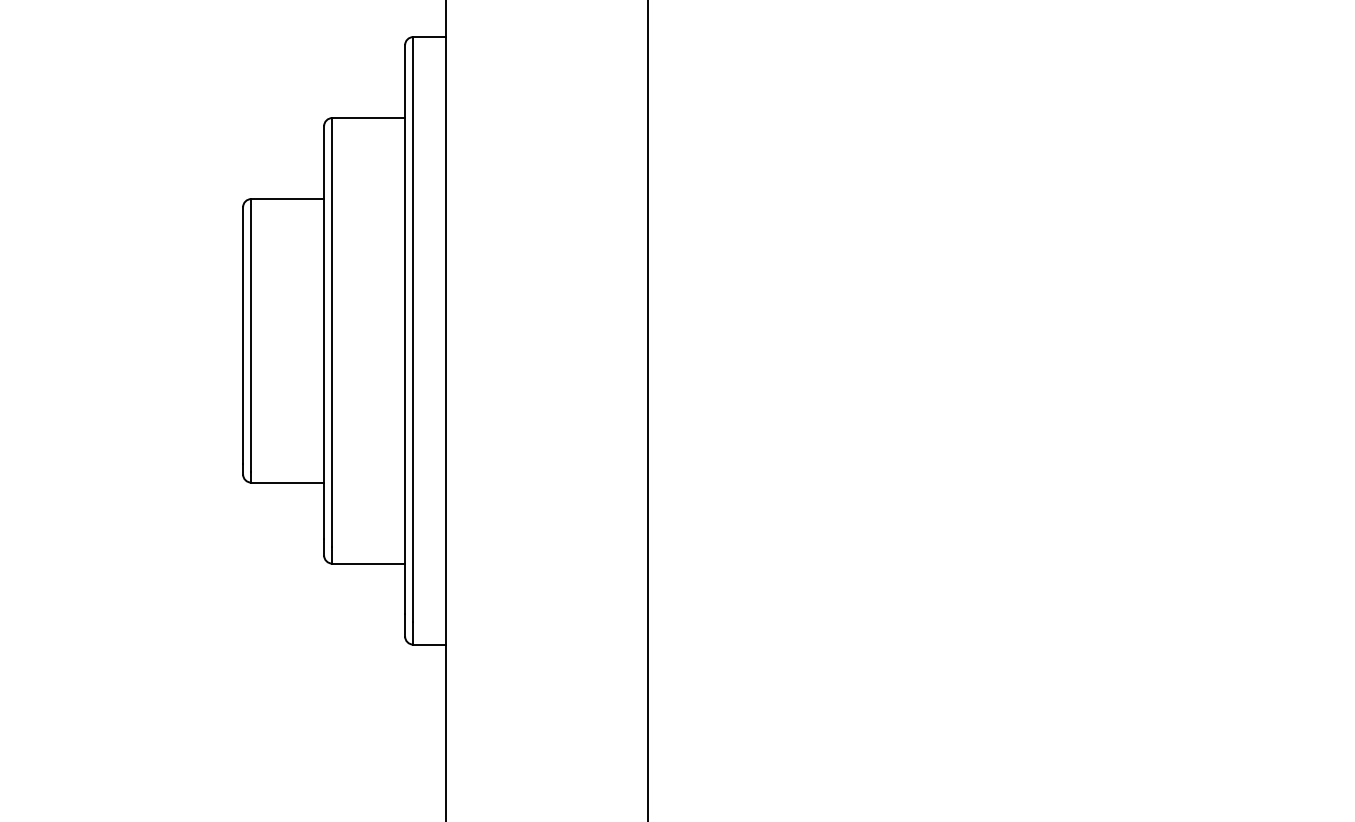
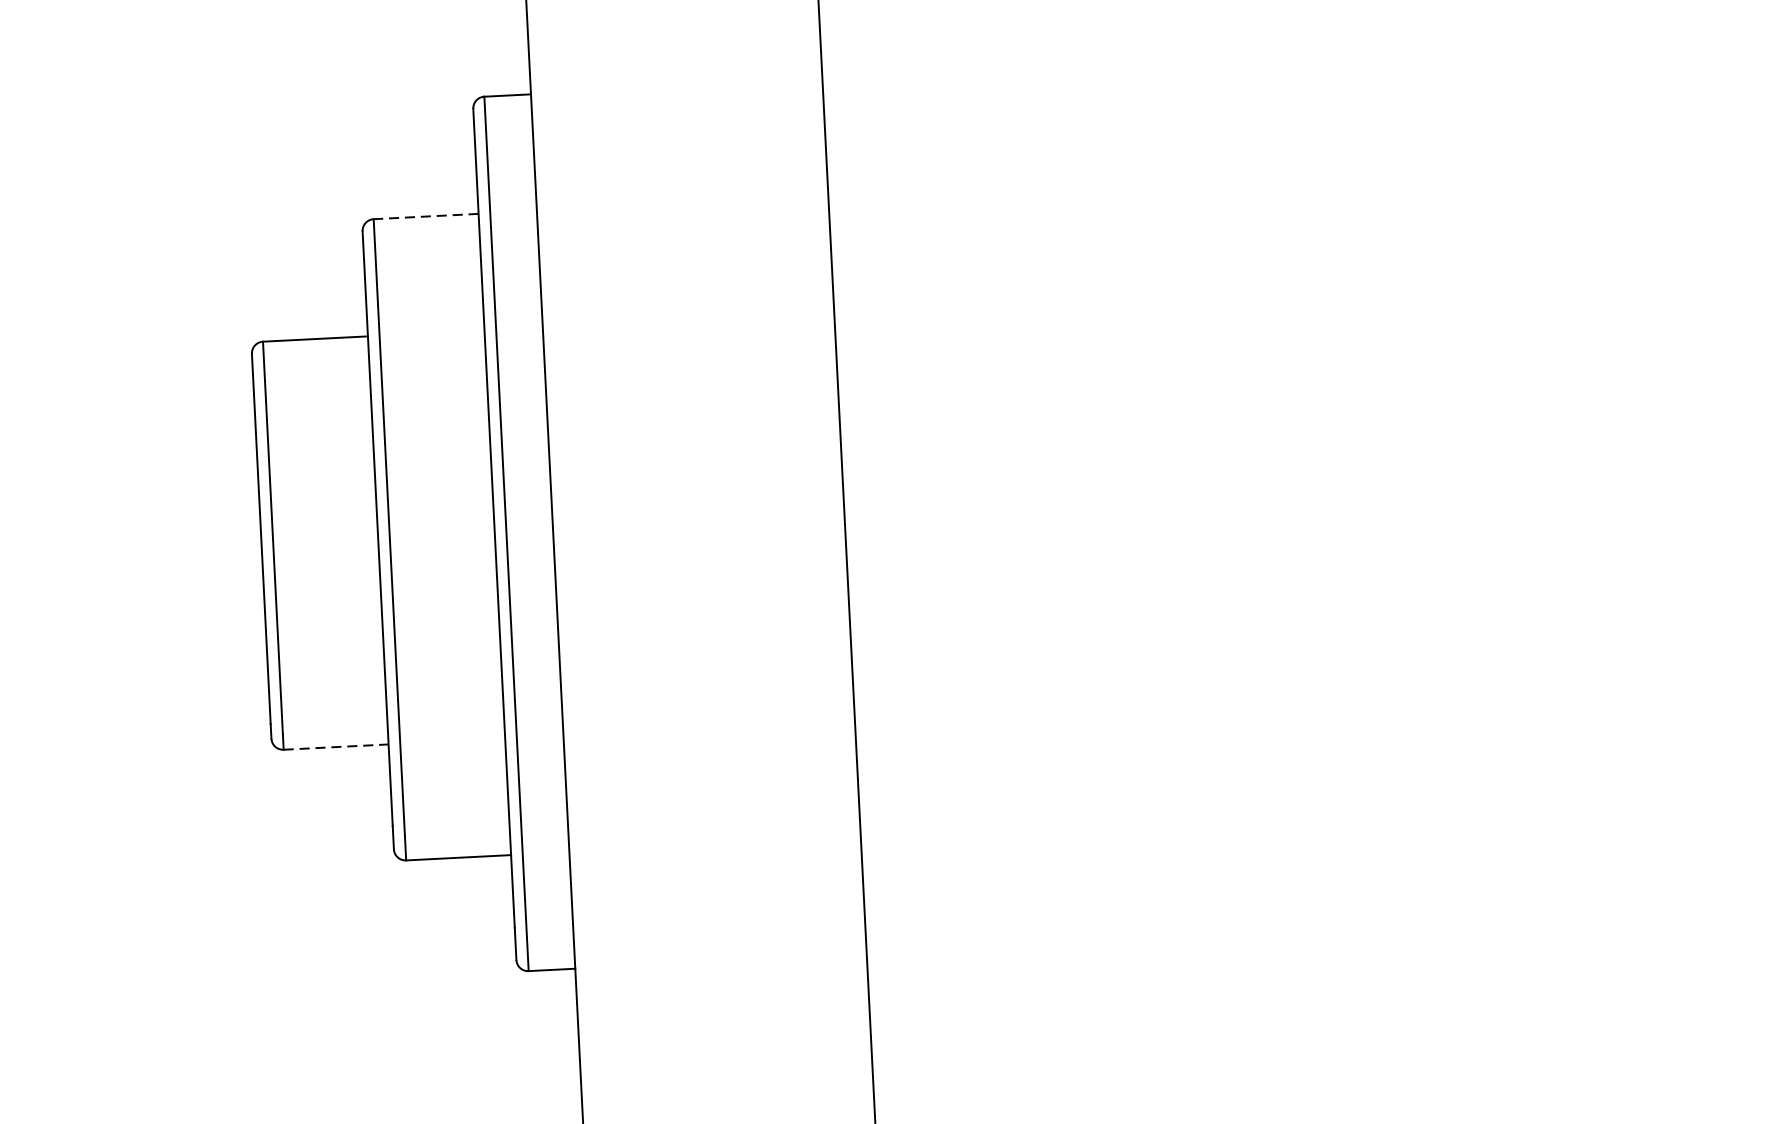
line: (368, 118) -> (425, 217), solid -> dashed
line: (288, 482) -> (337, 746), solid -> dashed

